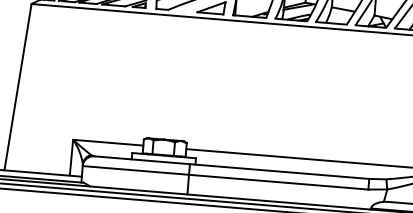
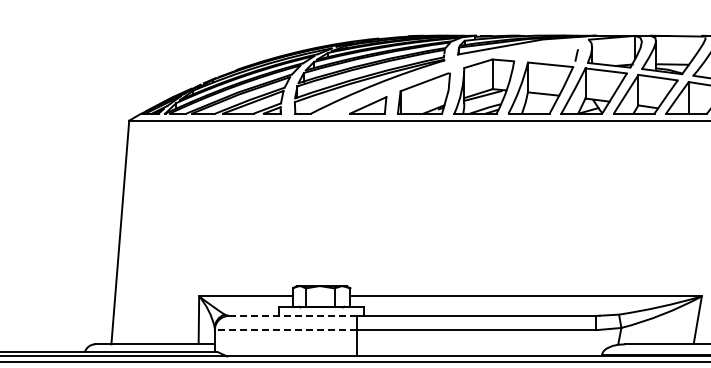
line: (141, 159) -> (292, 315), solid -> dashed
line: (135, 170) -> (285, 330), solid -> dashed

